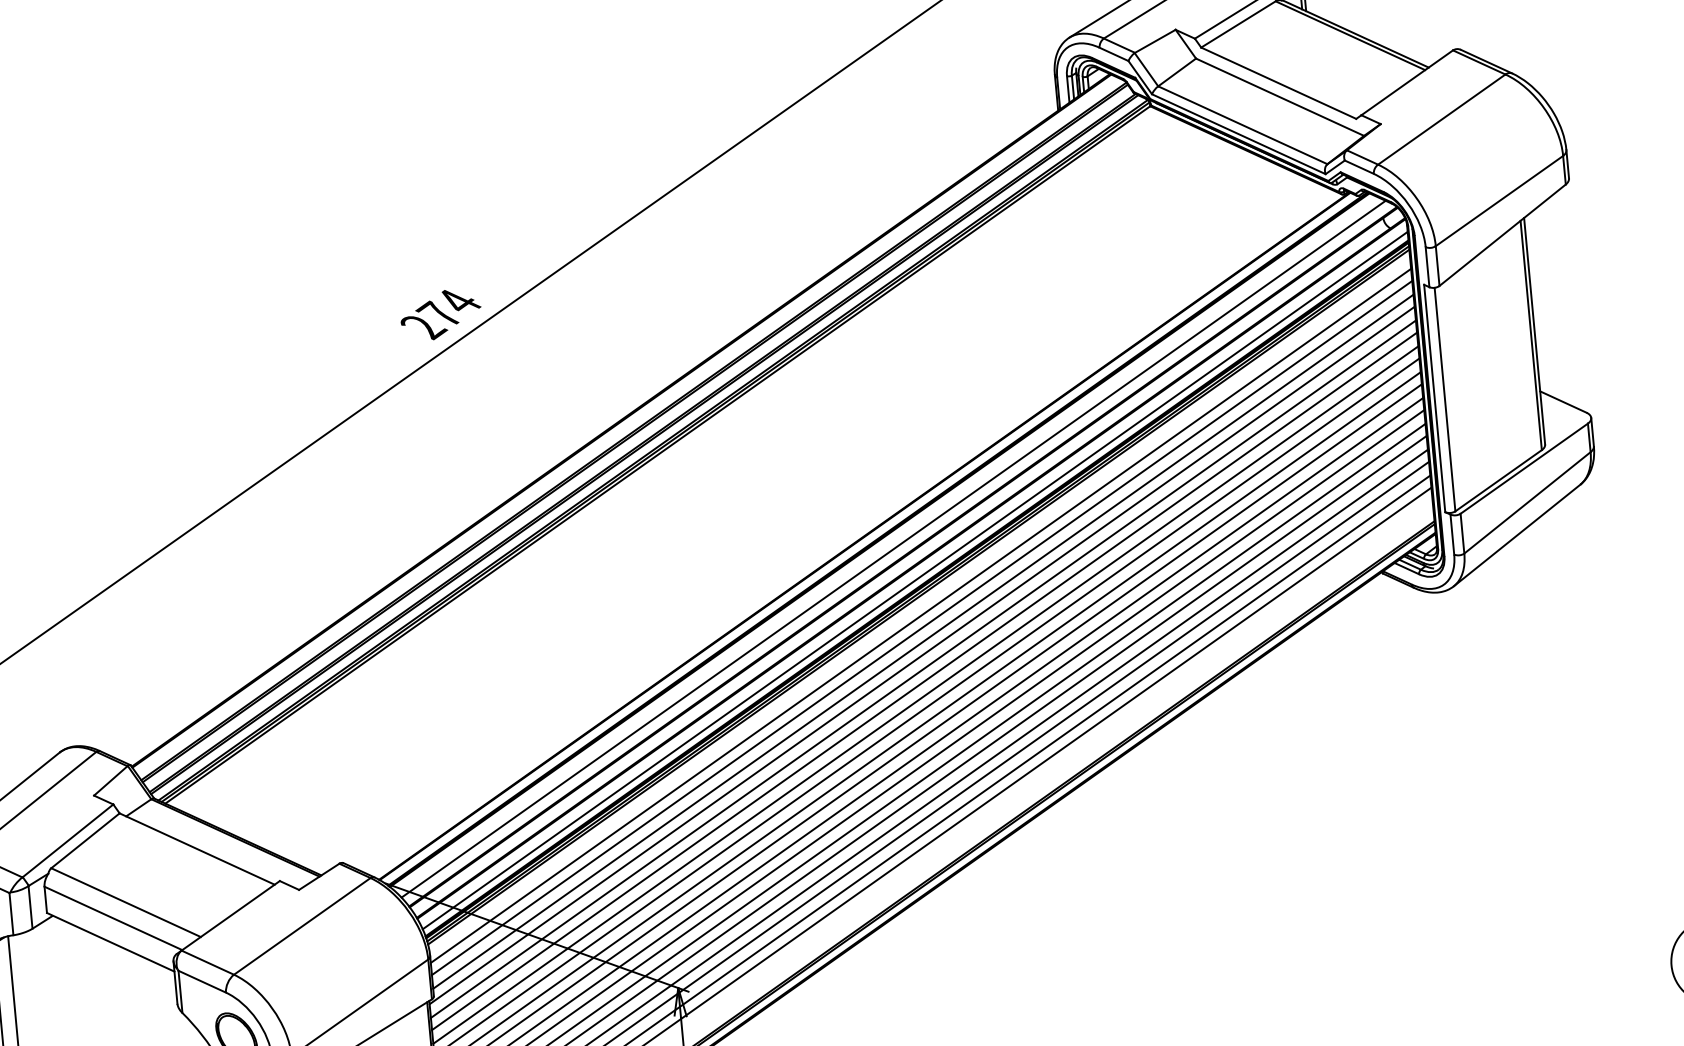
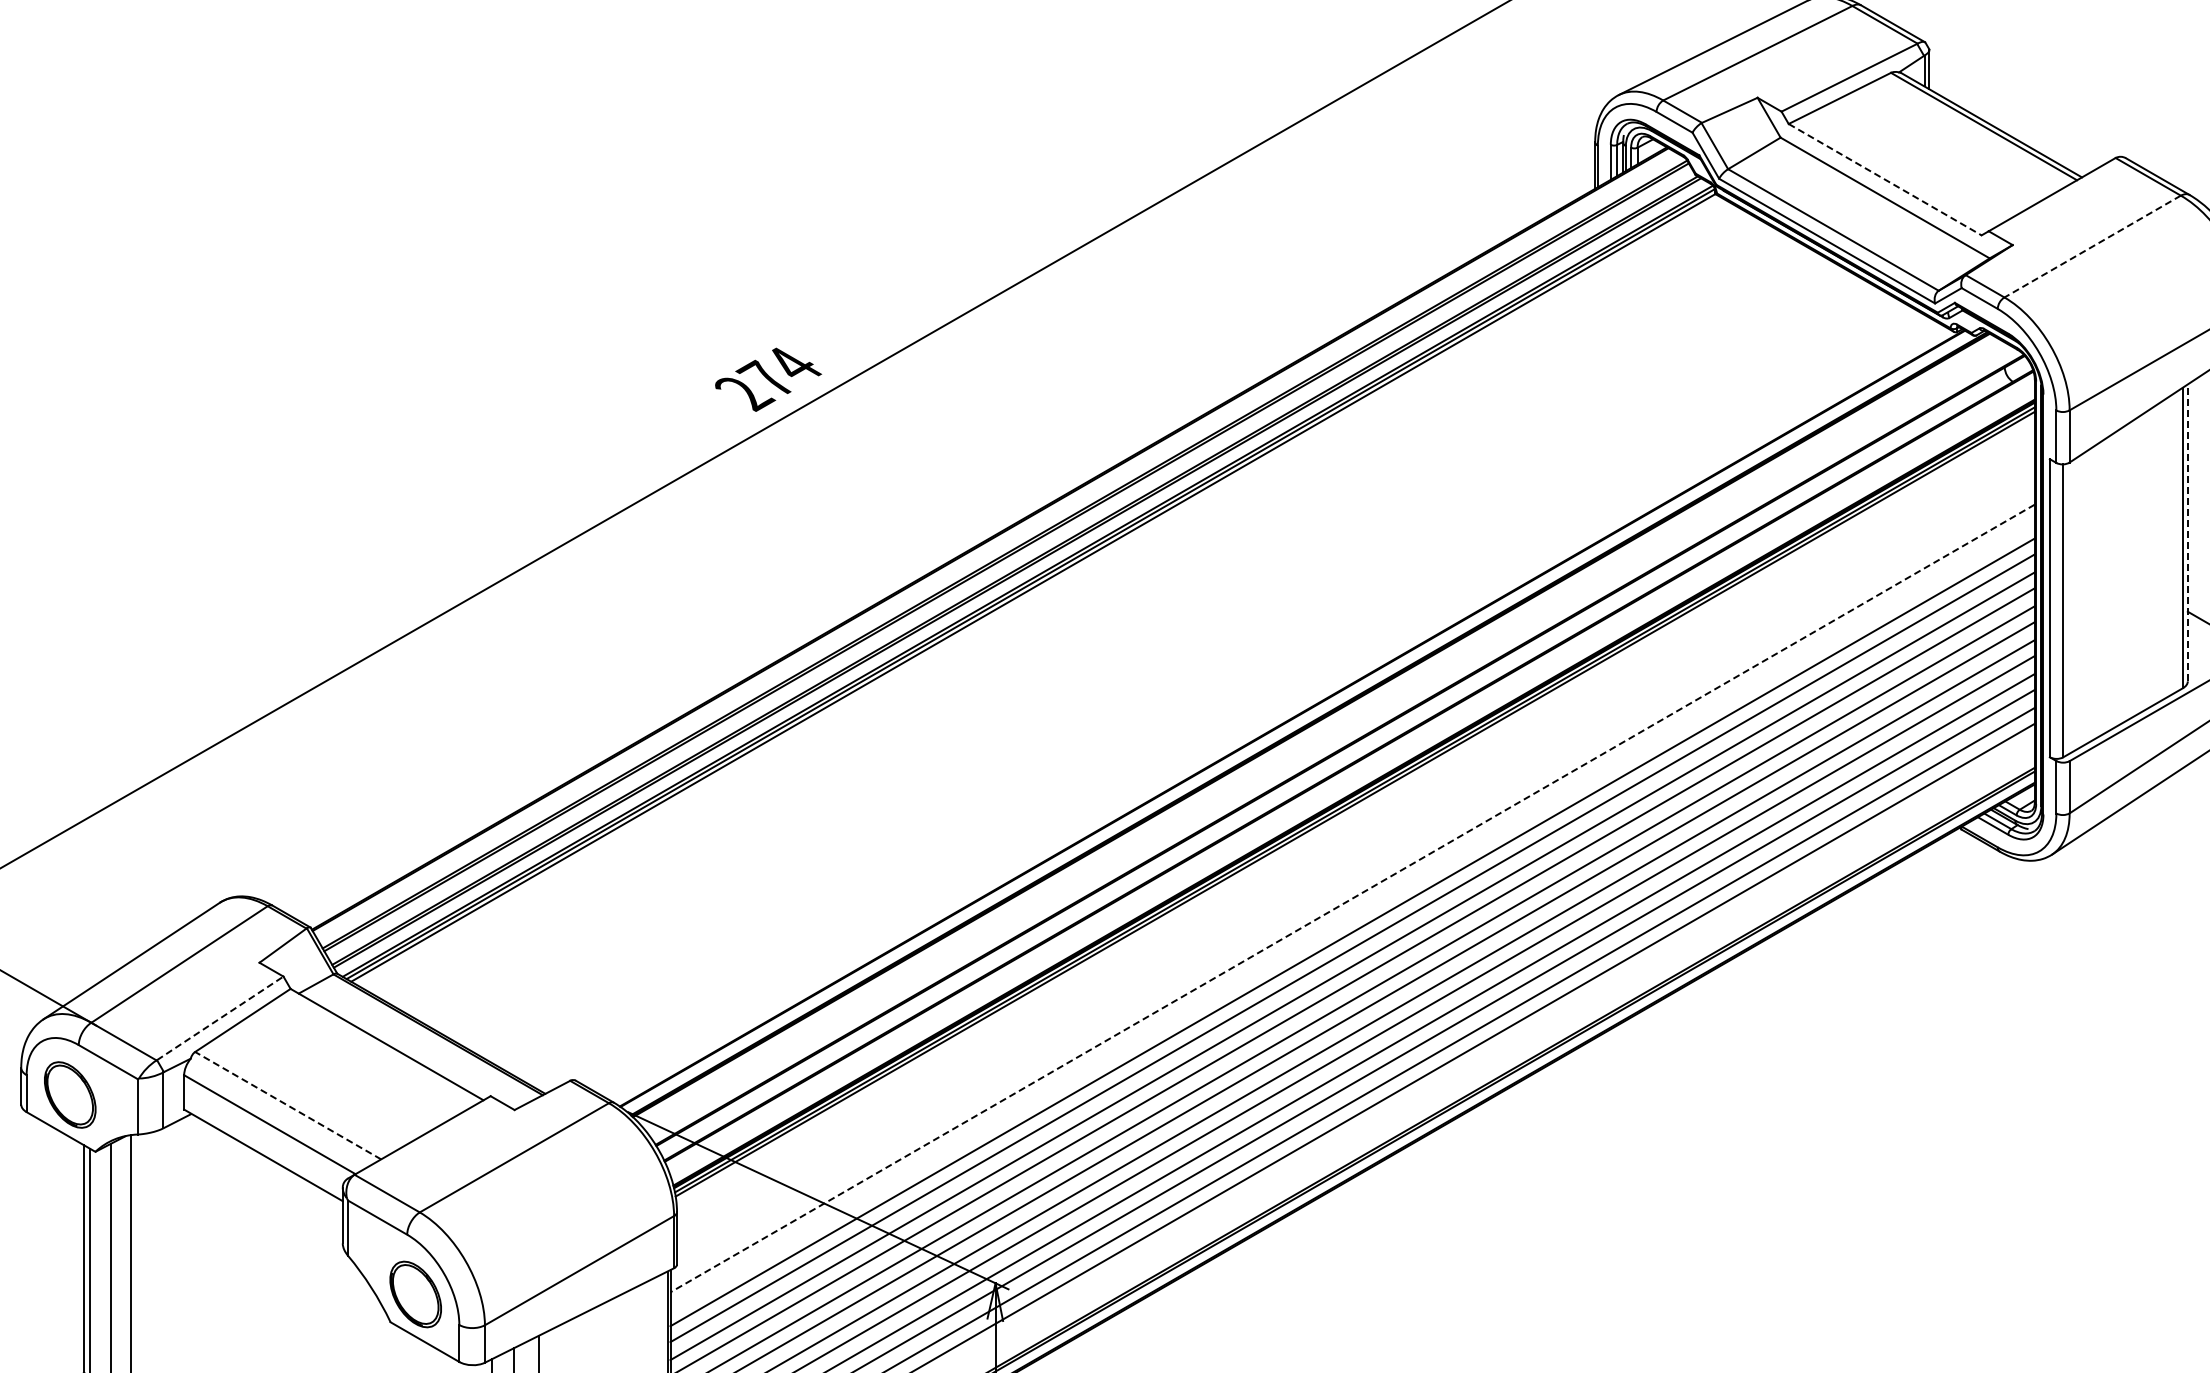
line: (1278, 83) -> (1885, 179), solid -> dashed
line: (1441, 119) -> (2092, 246), solid -> dashed
line: (1534, 330) -> (2187, 532), solid -> dashed
line: (892, 548) -> (1327, 738), removed
line: (915, 580) -> (1352, 782), removed
line: (920, 615) -> (1355, 828), removed
line: (921, 627) -> (1355, 844), removed
line: (923, 641) -> (1355, 862), removed
line: (922, 655) -> (1352, 880), removed
line: (923, 669) -> (1352, 898), solid -> dashed
line: (924, 681) -> (1352, 914), removed
line: (68, 840) -> (220, 1018), solid -> dashed
line: (125, 902) -> (287, 1105), solid -> dashed

